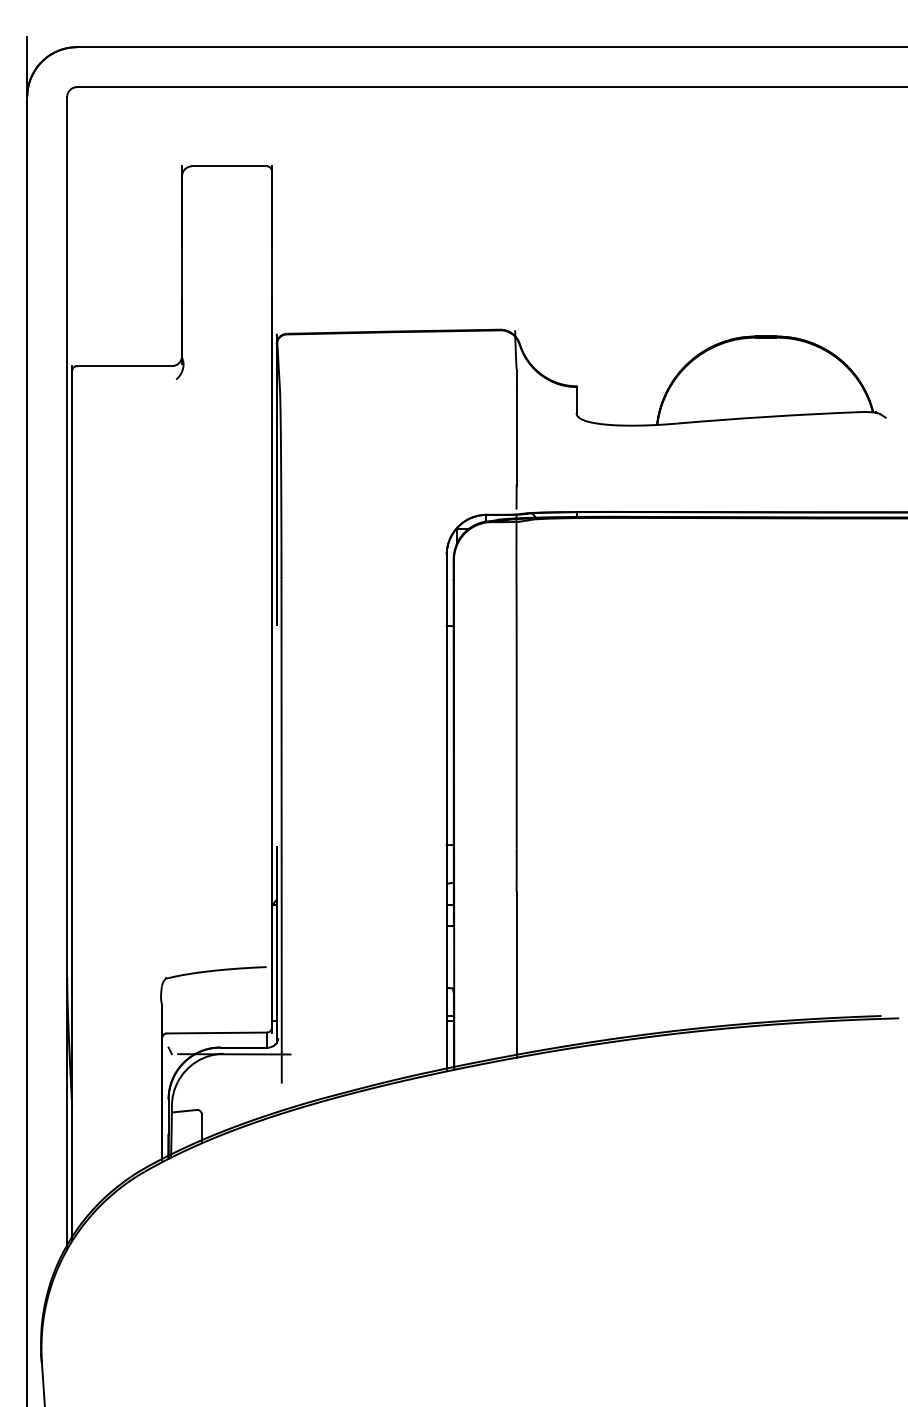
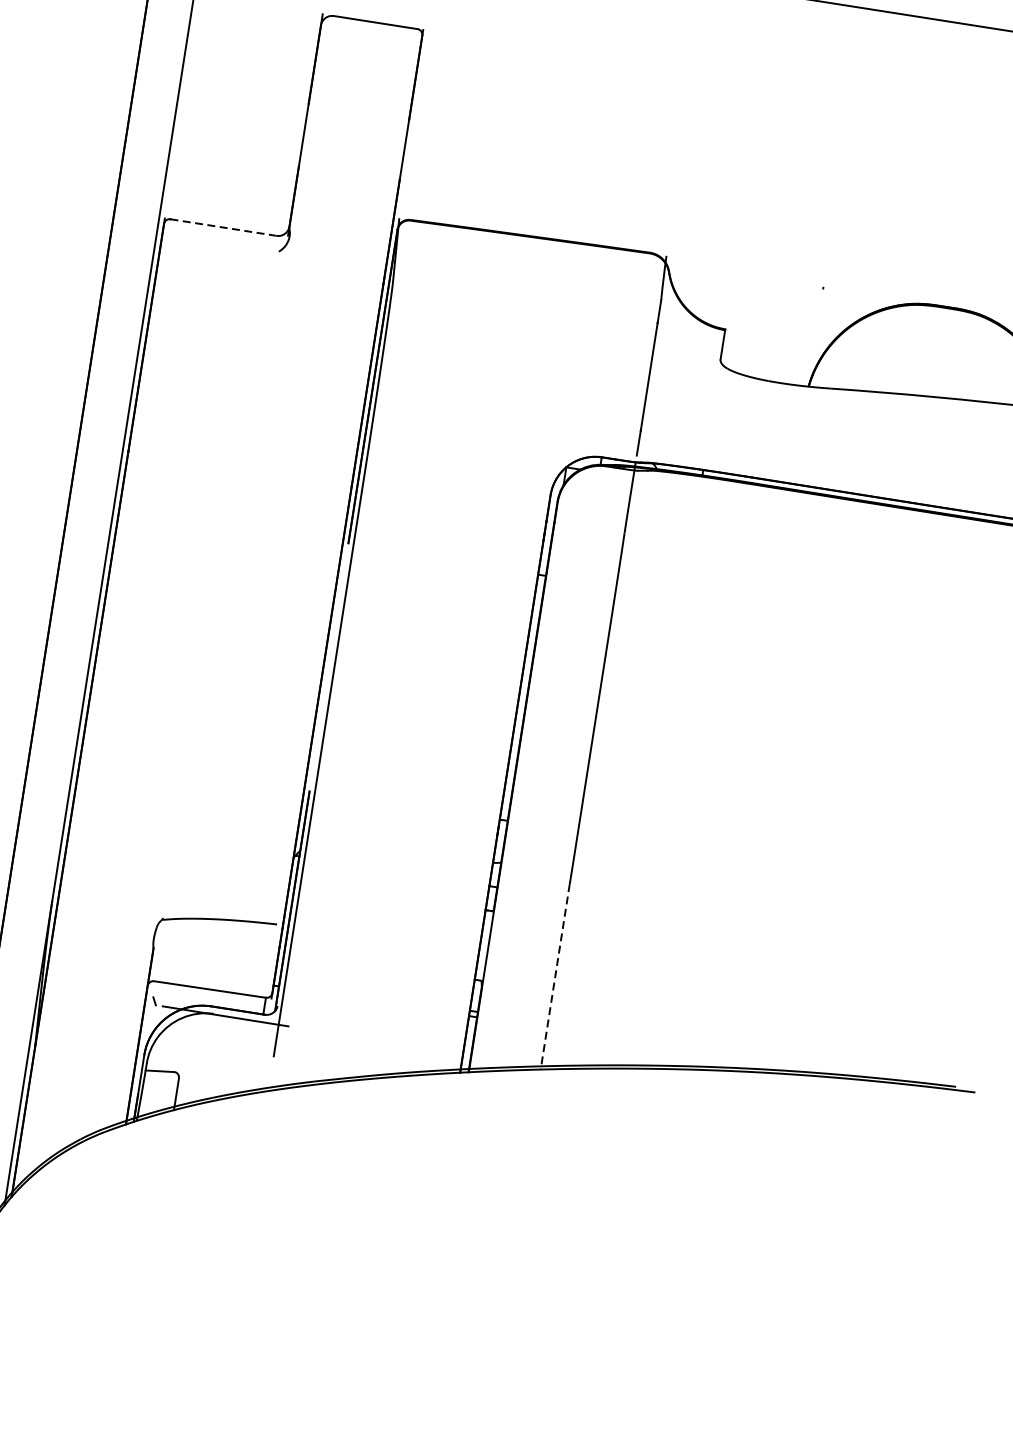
line: (125, 366) -> (224, 228), solid -> dashed
line: (516, 974) -> (555, 976), solid -> dashed

